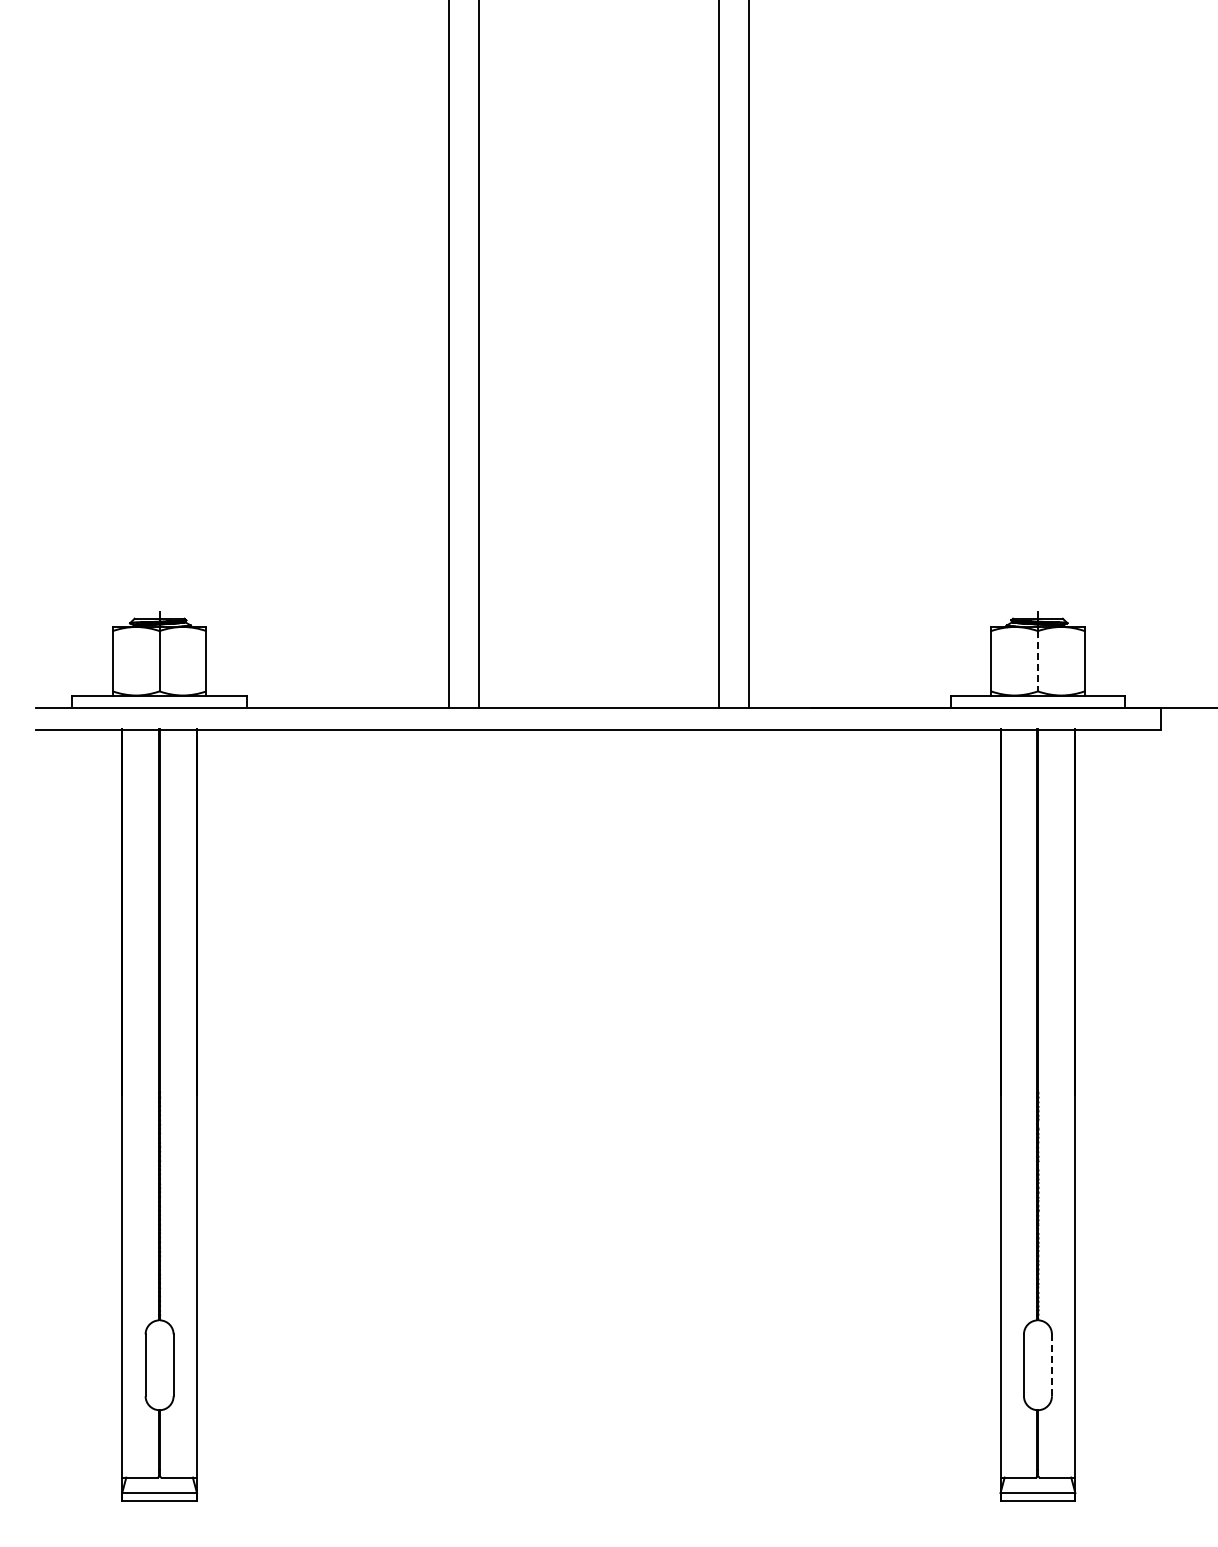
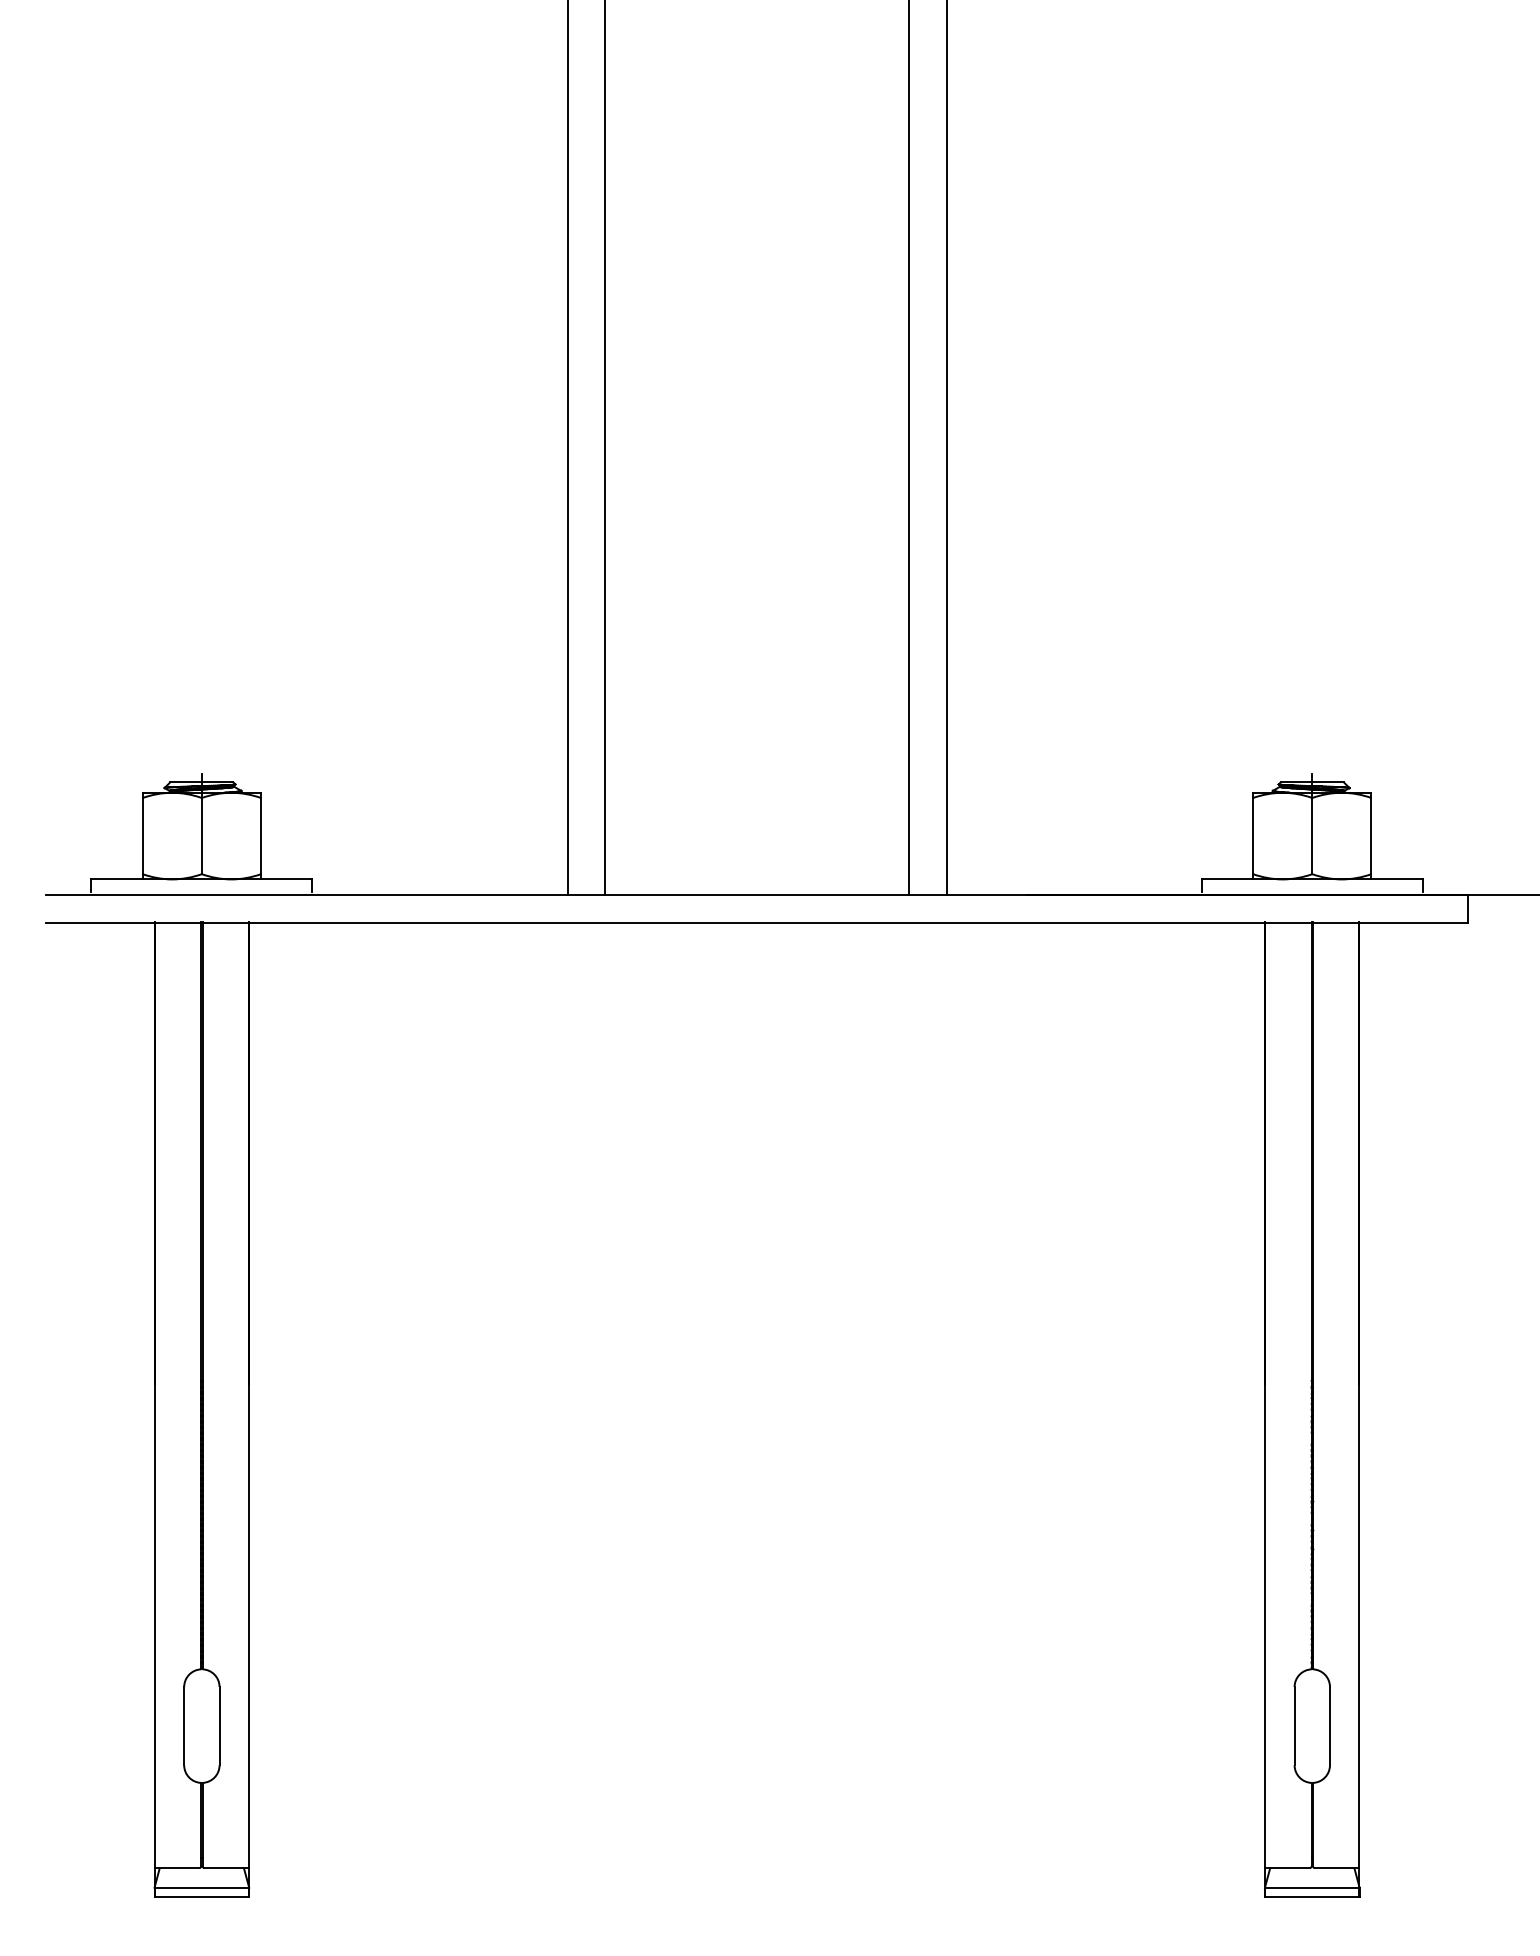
line: (1037, 661) -> (1311, 836), dashed -> solid
line: (1051, 1365) -> (1329, 1726), dashed -> solid

